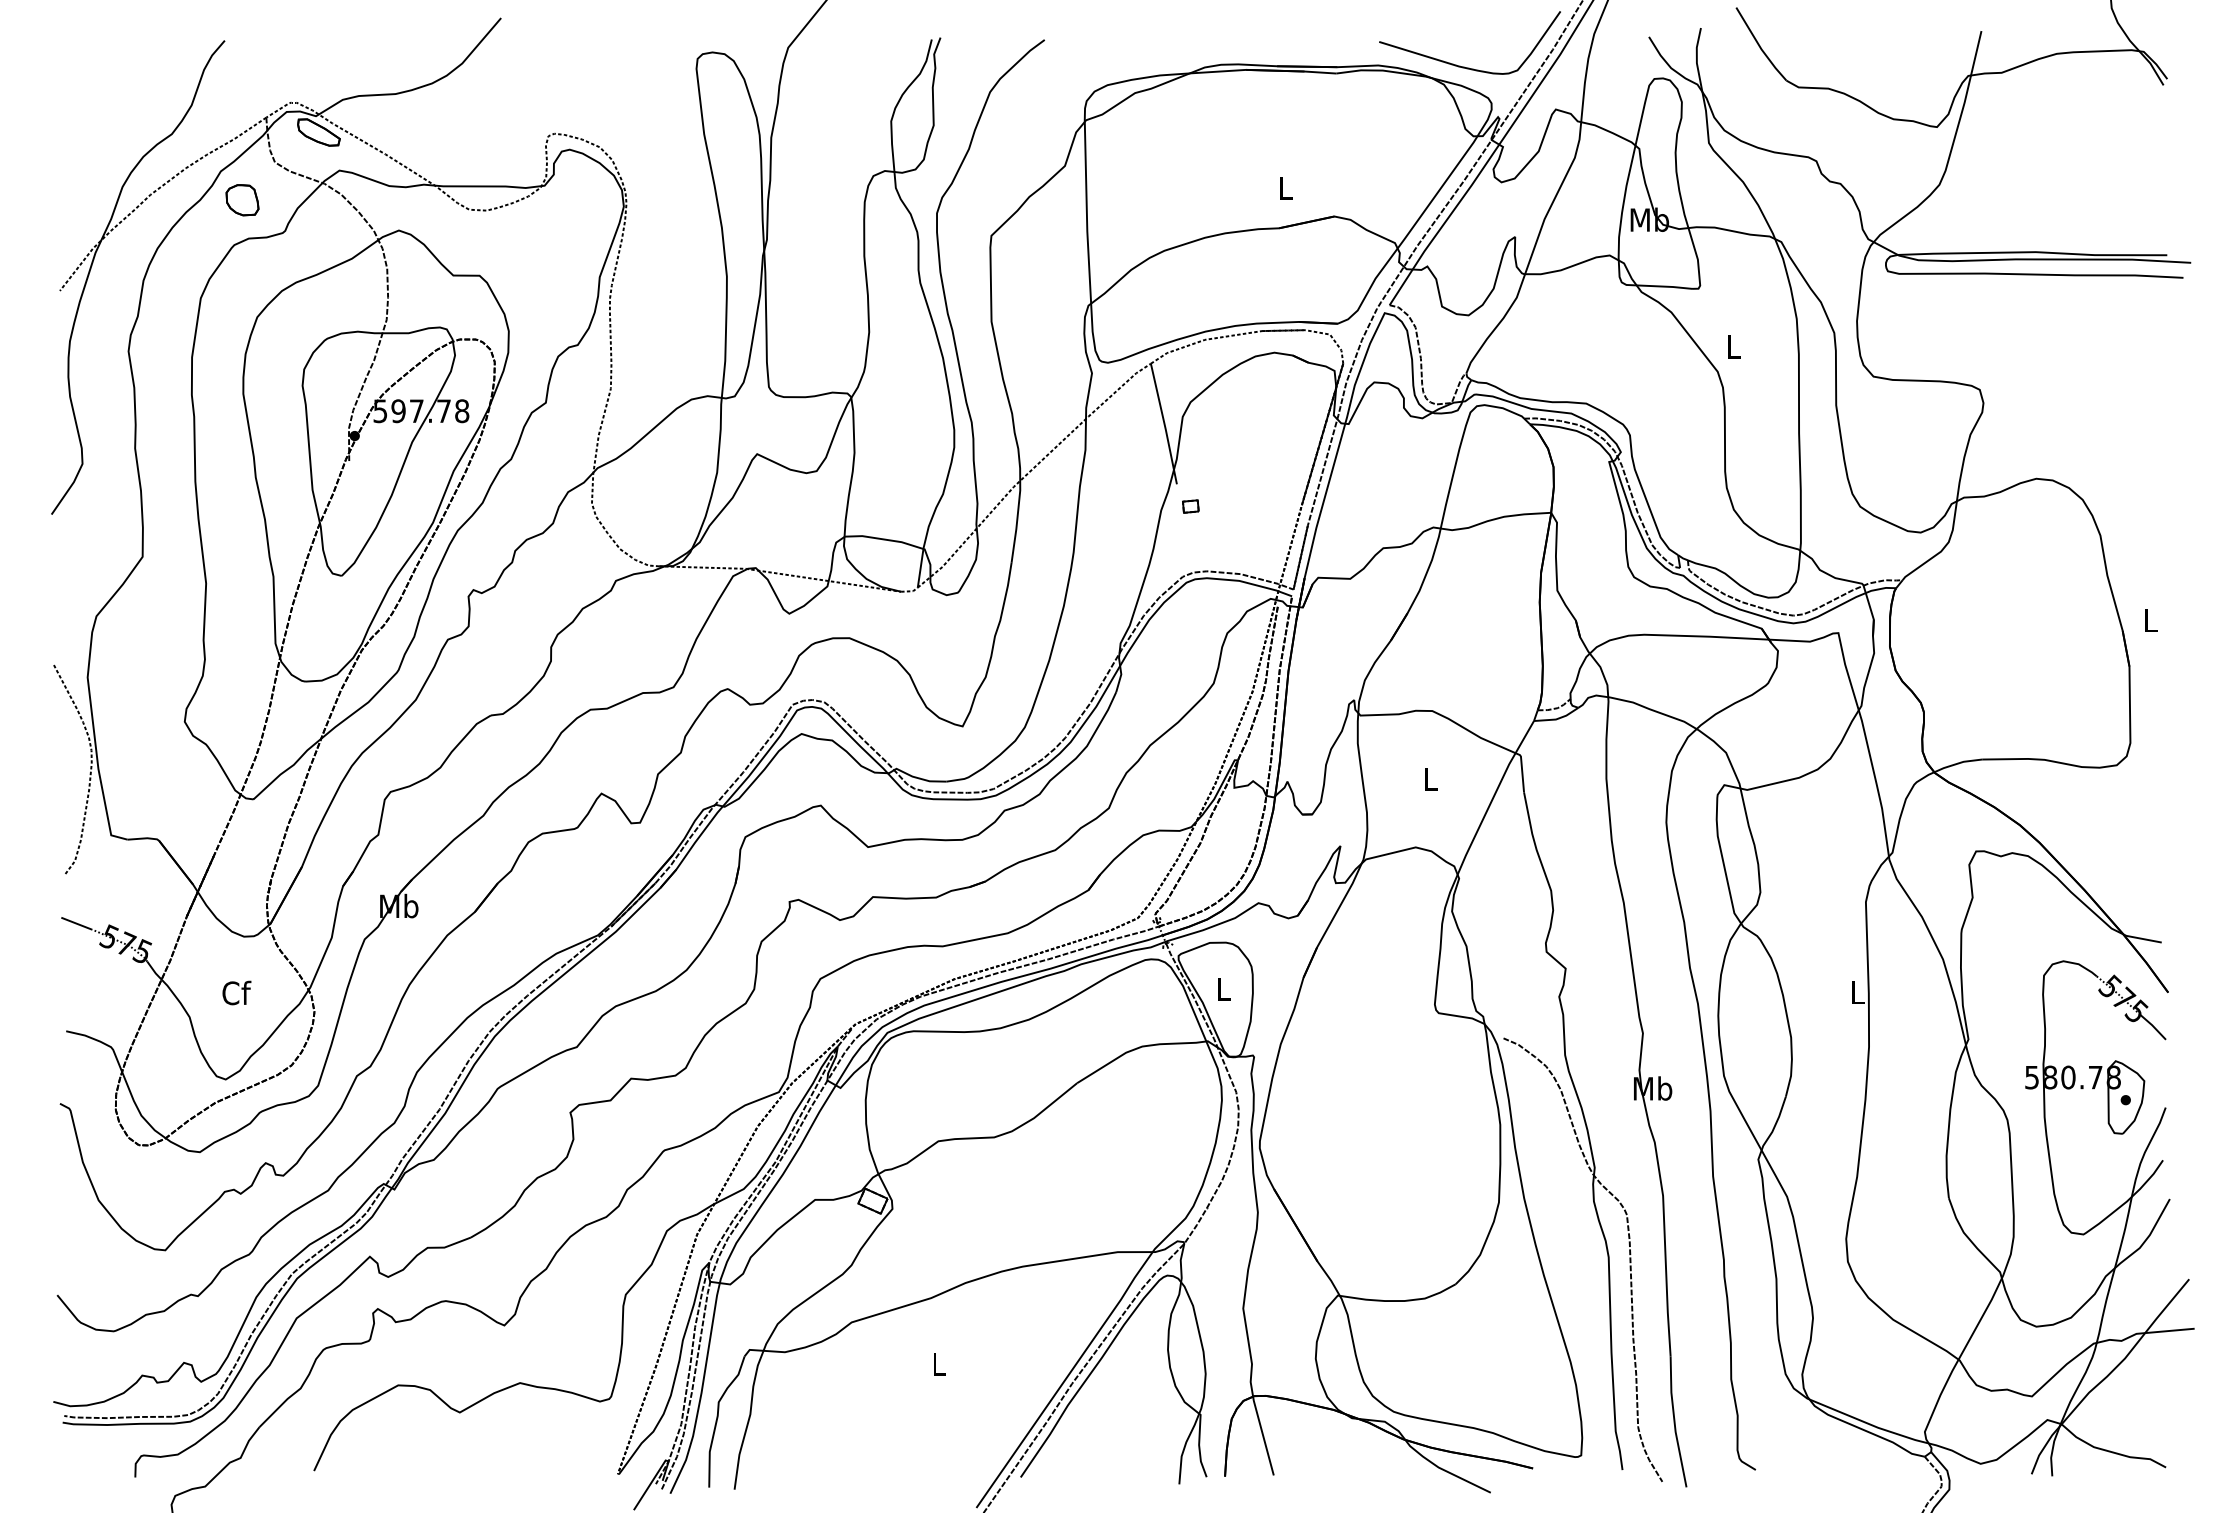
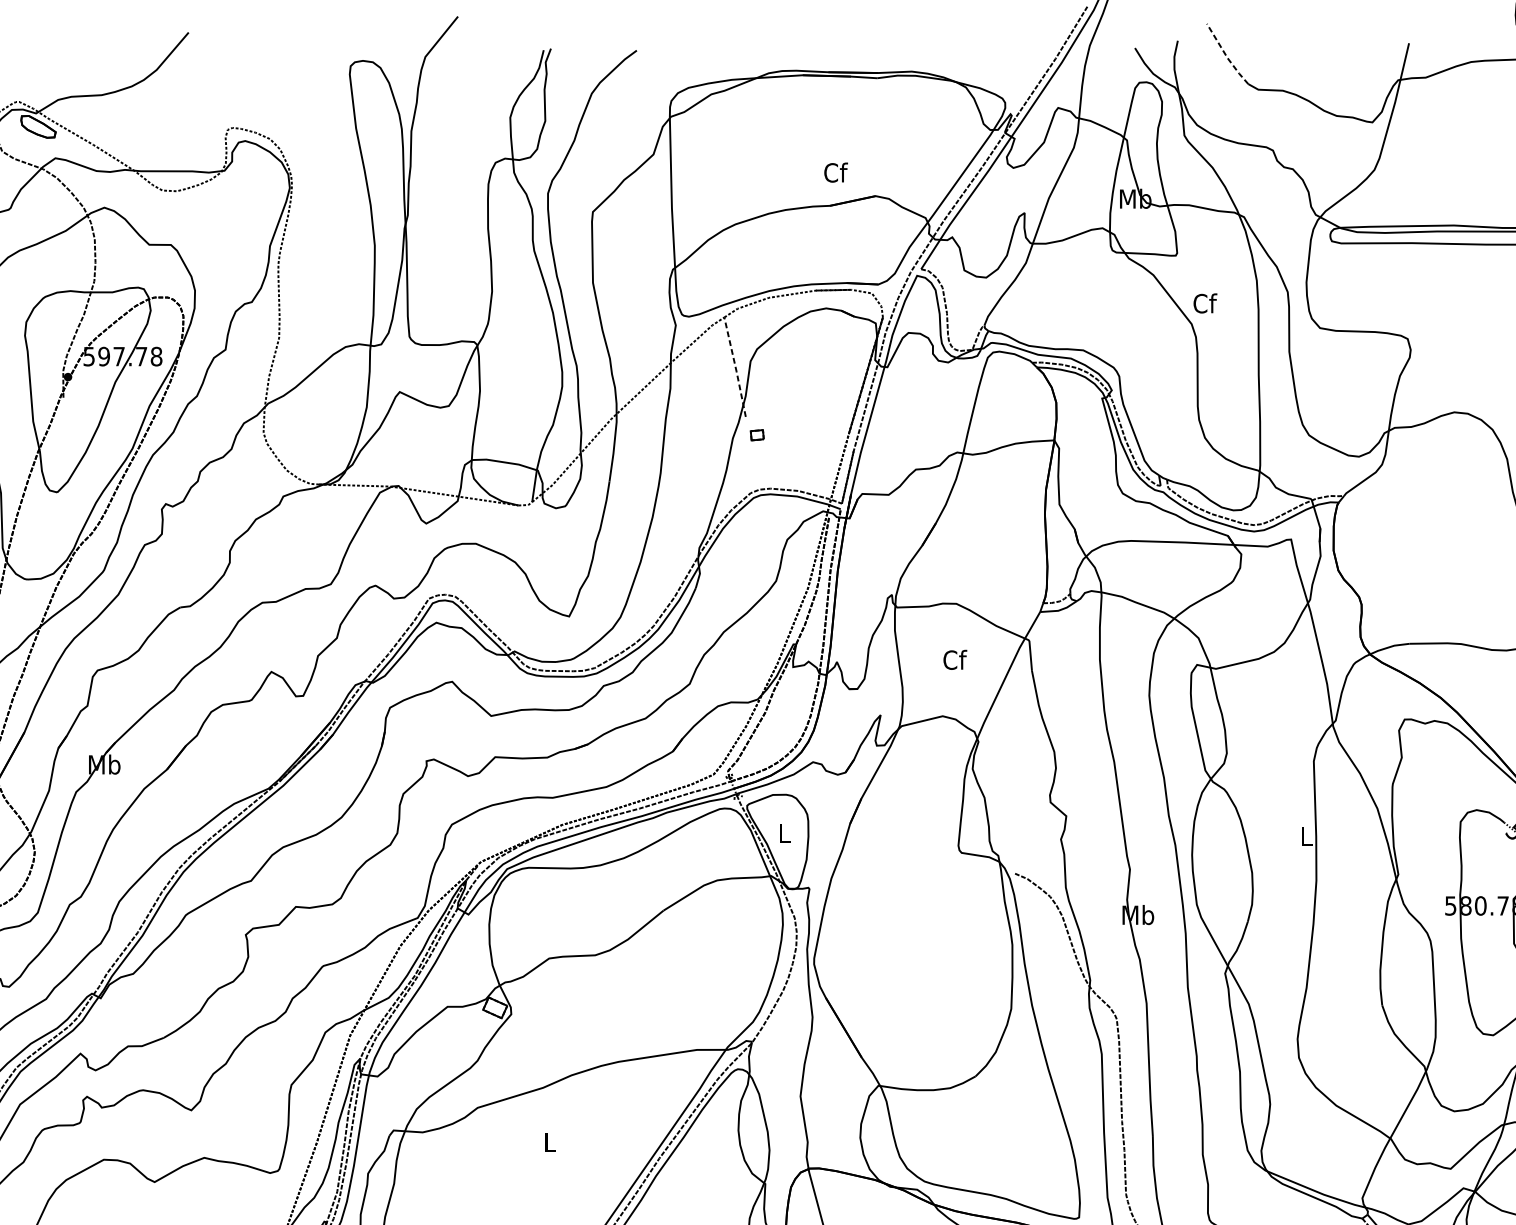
line: (1759, 46) -> (1226, 55), solid -> dashed
curve: (1464, 66) -> (982, 72), removed
text: (1286, 187) -> (836, 172), L -> Cf
text: (1734, 346) -> (1205, 303), L -> Cf
line: (1164, 423) -> (735, 366), solid -> dashed
text: (1430, 778) -> (954, 659), L -> Cf

